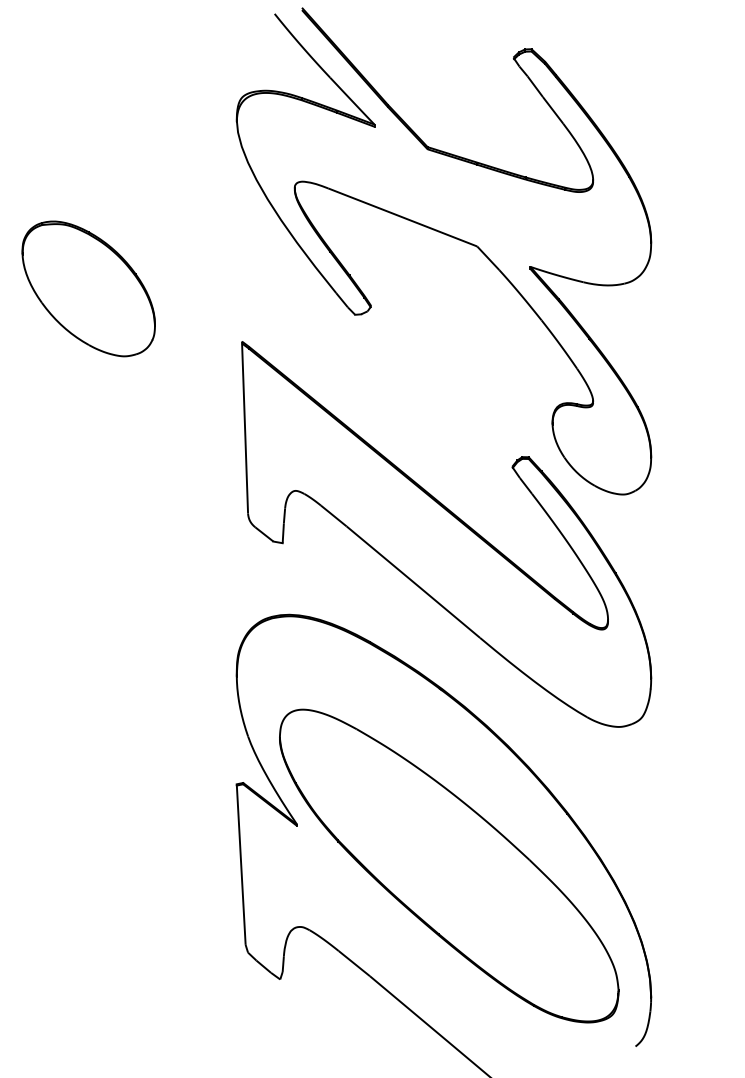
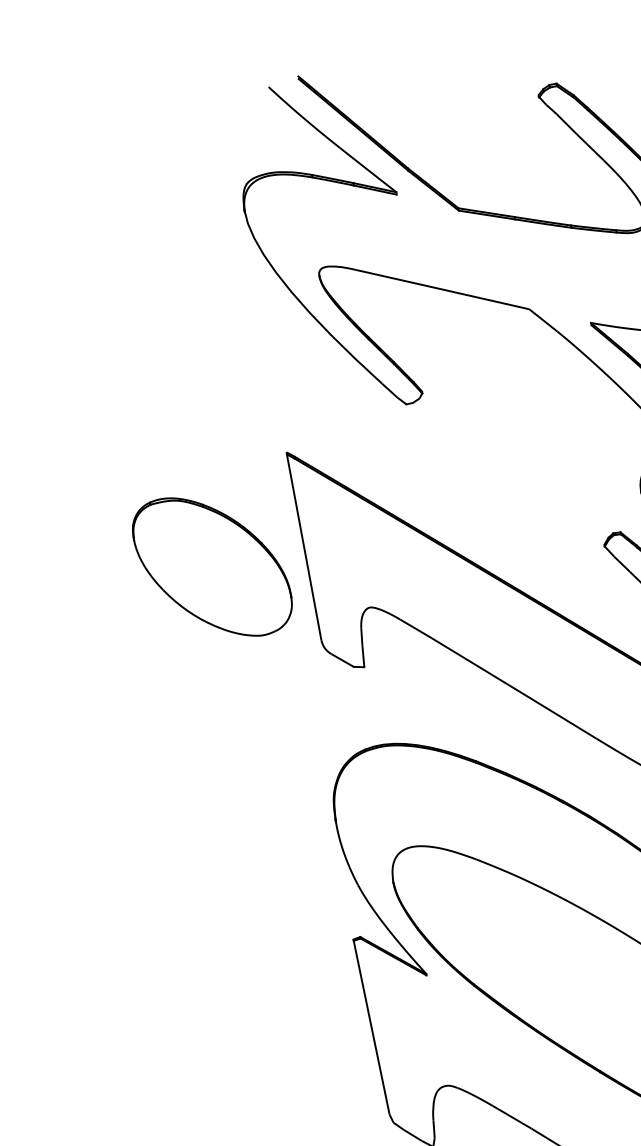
part: (88, 288) -> (212, 566), moved

